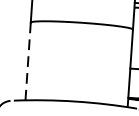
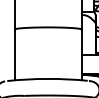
line: (27, 62) -> (14, 55), dashed -> solid

